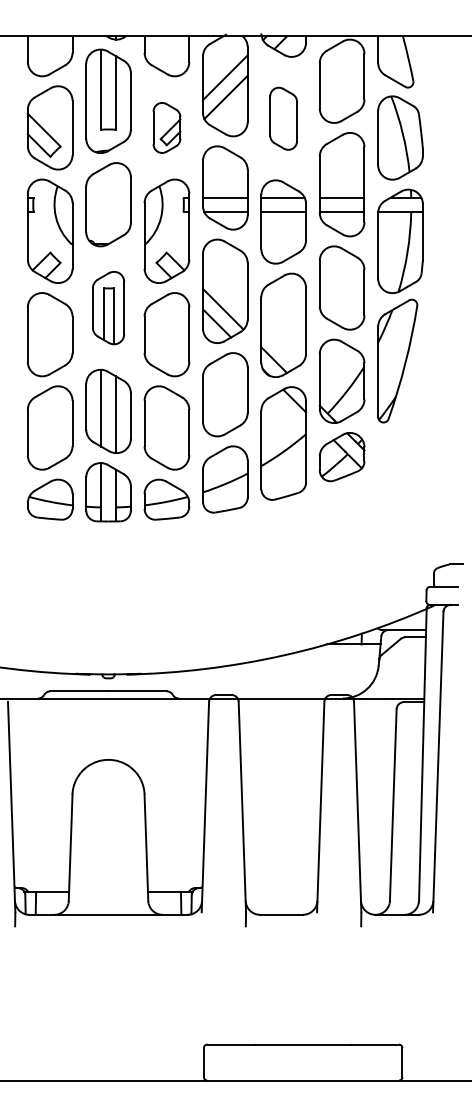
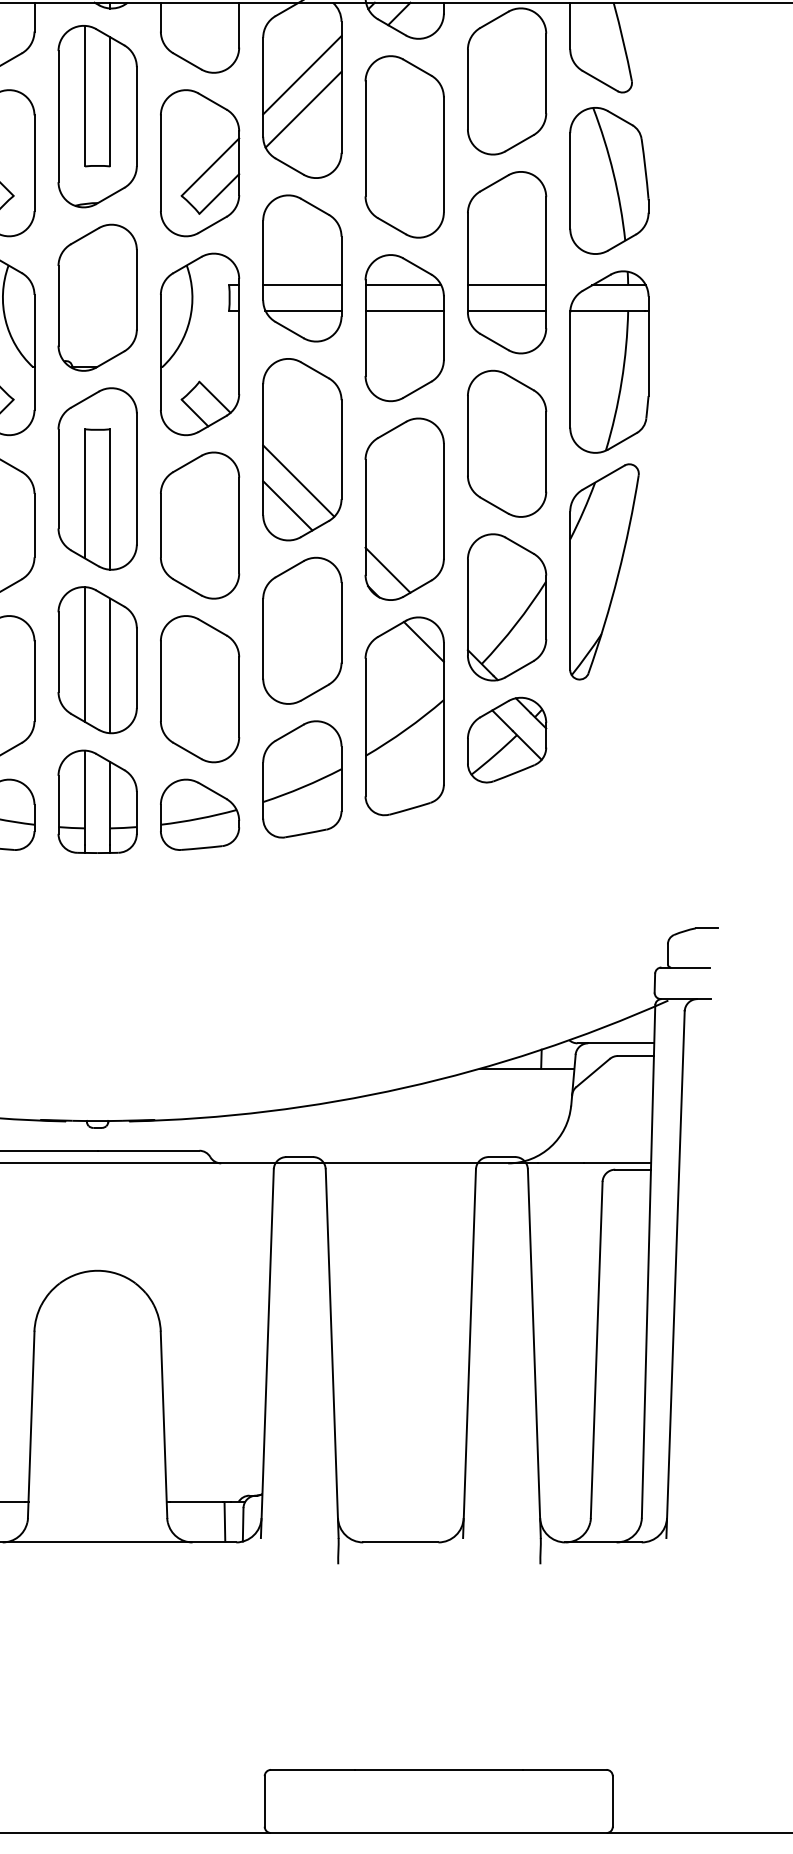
part: (283, 118) -> (404, 146), size x1.67
part: (166, 127) -> (199, 162), size x1.67
part: (108, 307) -> (97, 477), size x1.43

